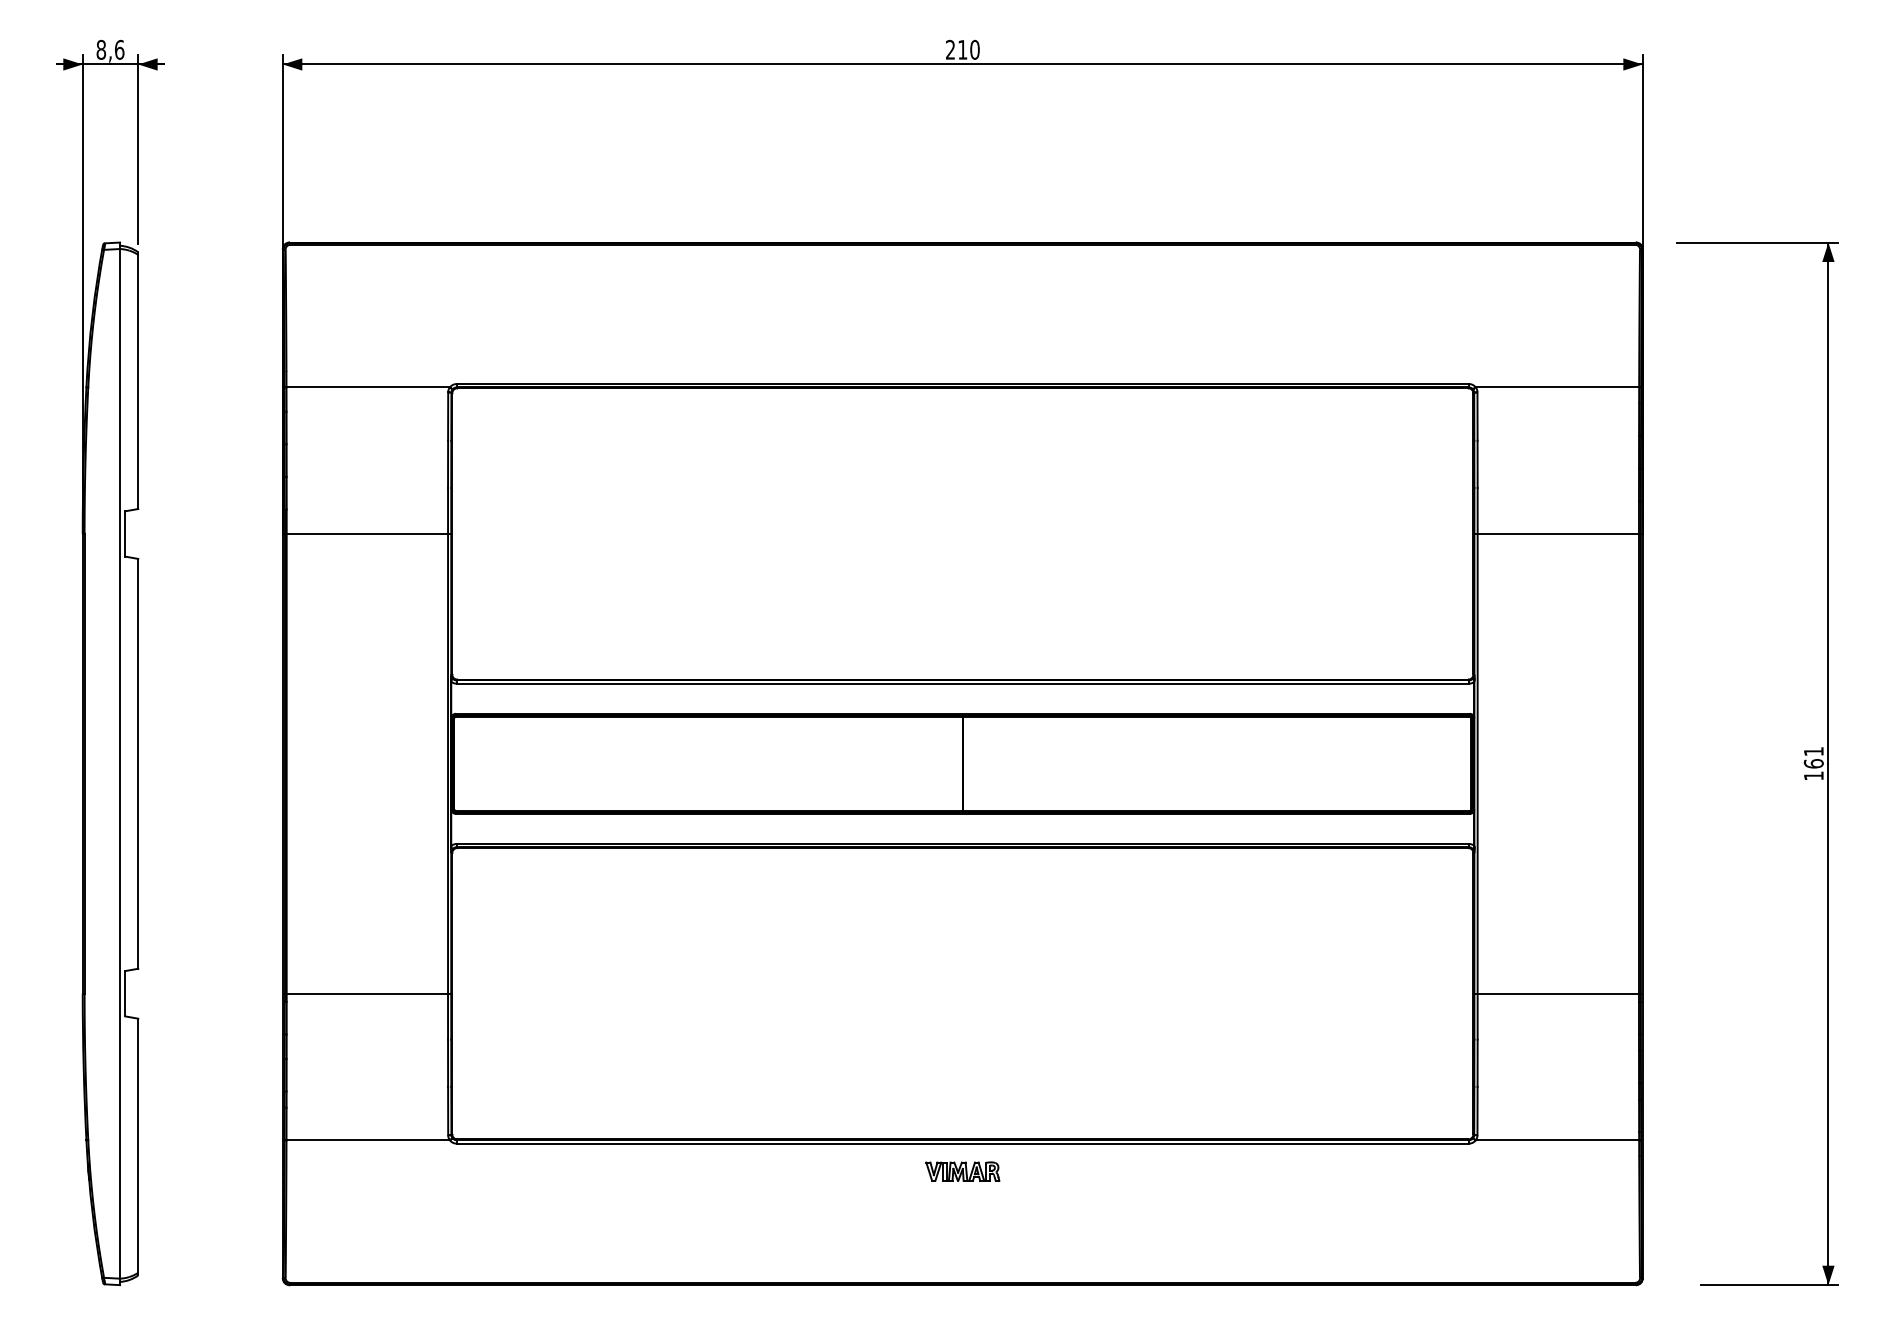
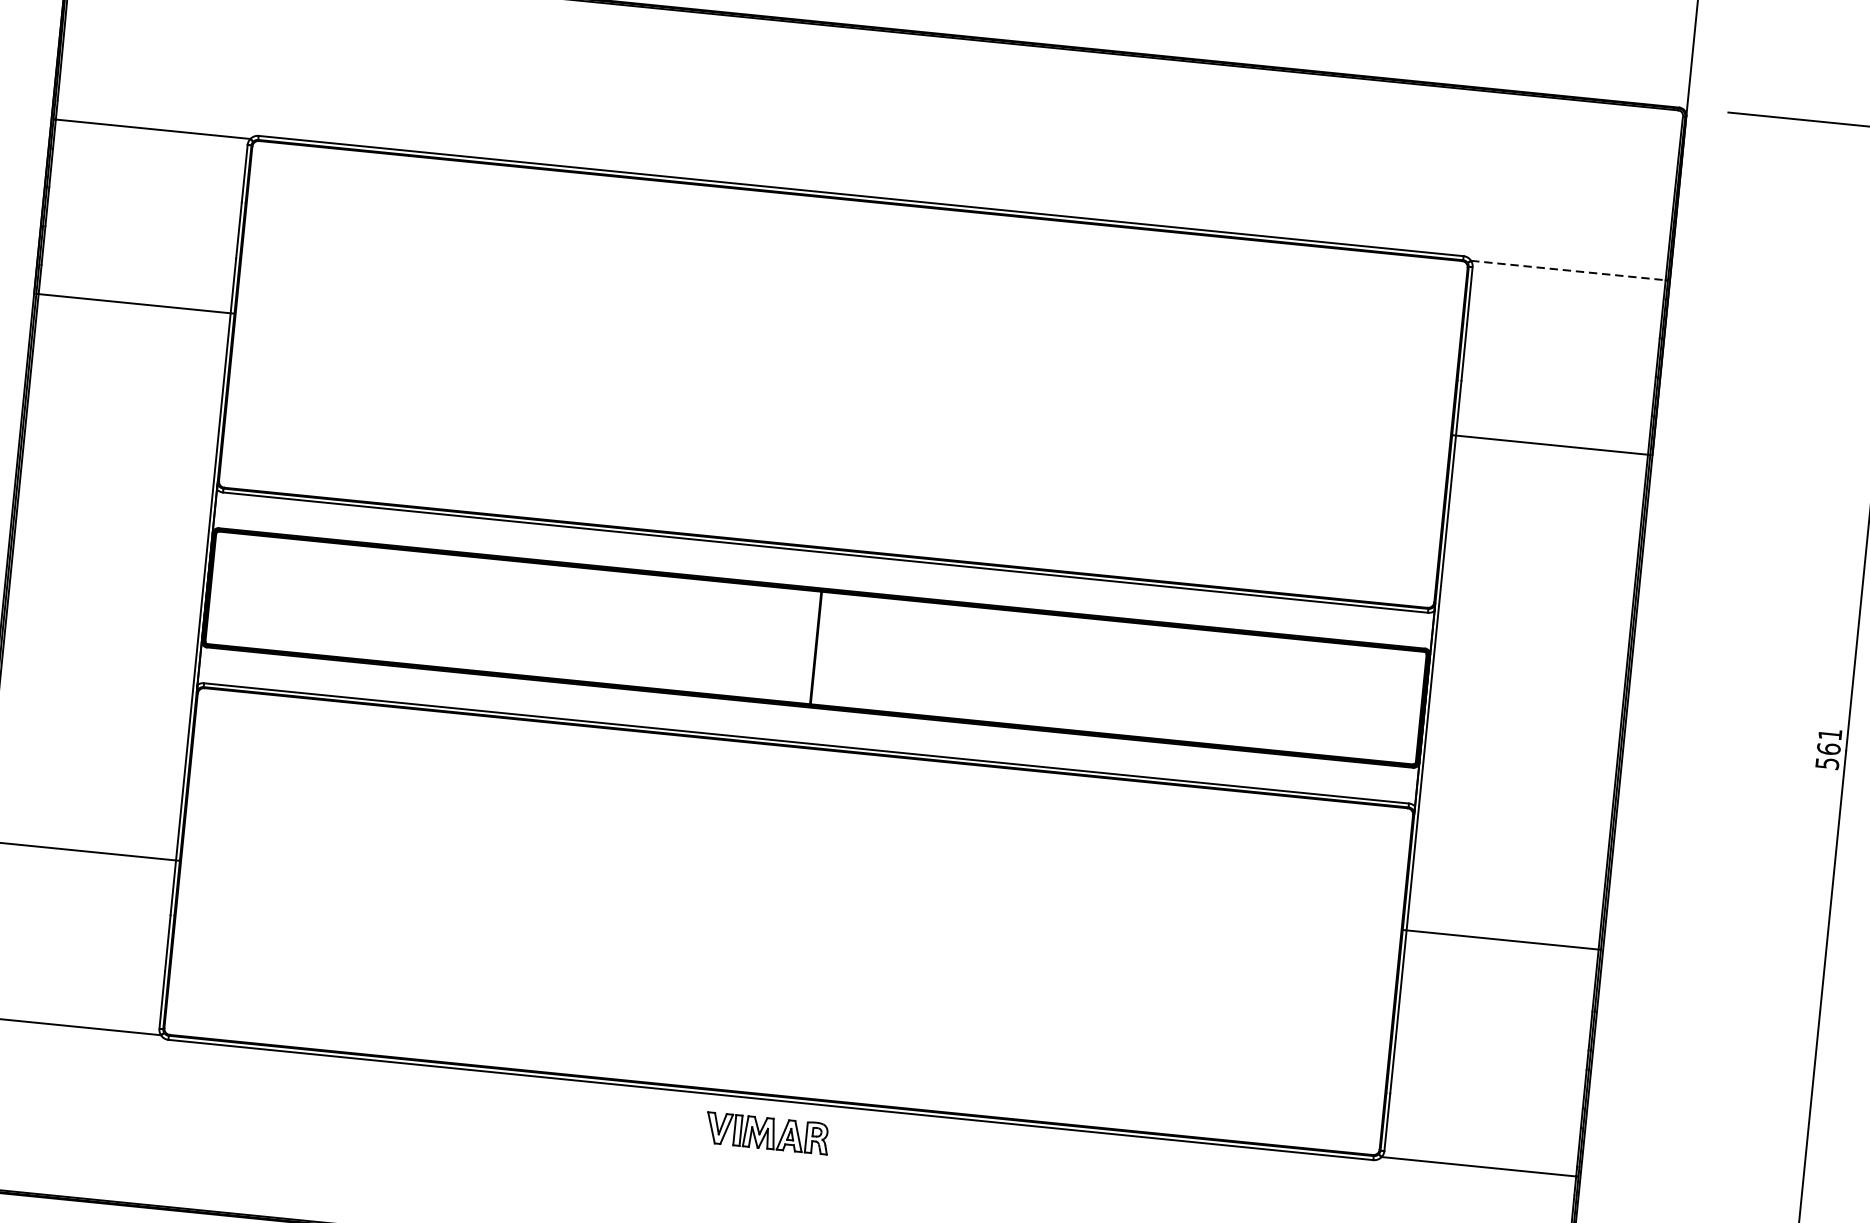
line: (1557, 387) -> (1568, 270), solid -> dashed
text: (1813, 775) -> (1827, 762), 161 -> 561
line: (1557, 993) -> (1501, 939), moved
part: (962, 1171) -> (767, 1133), size x1.4

